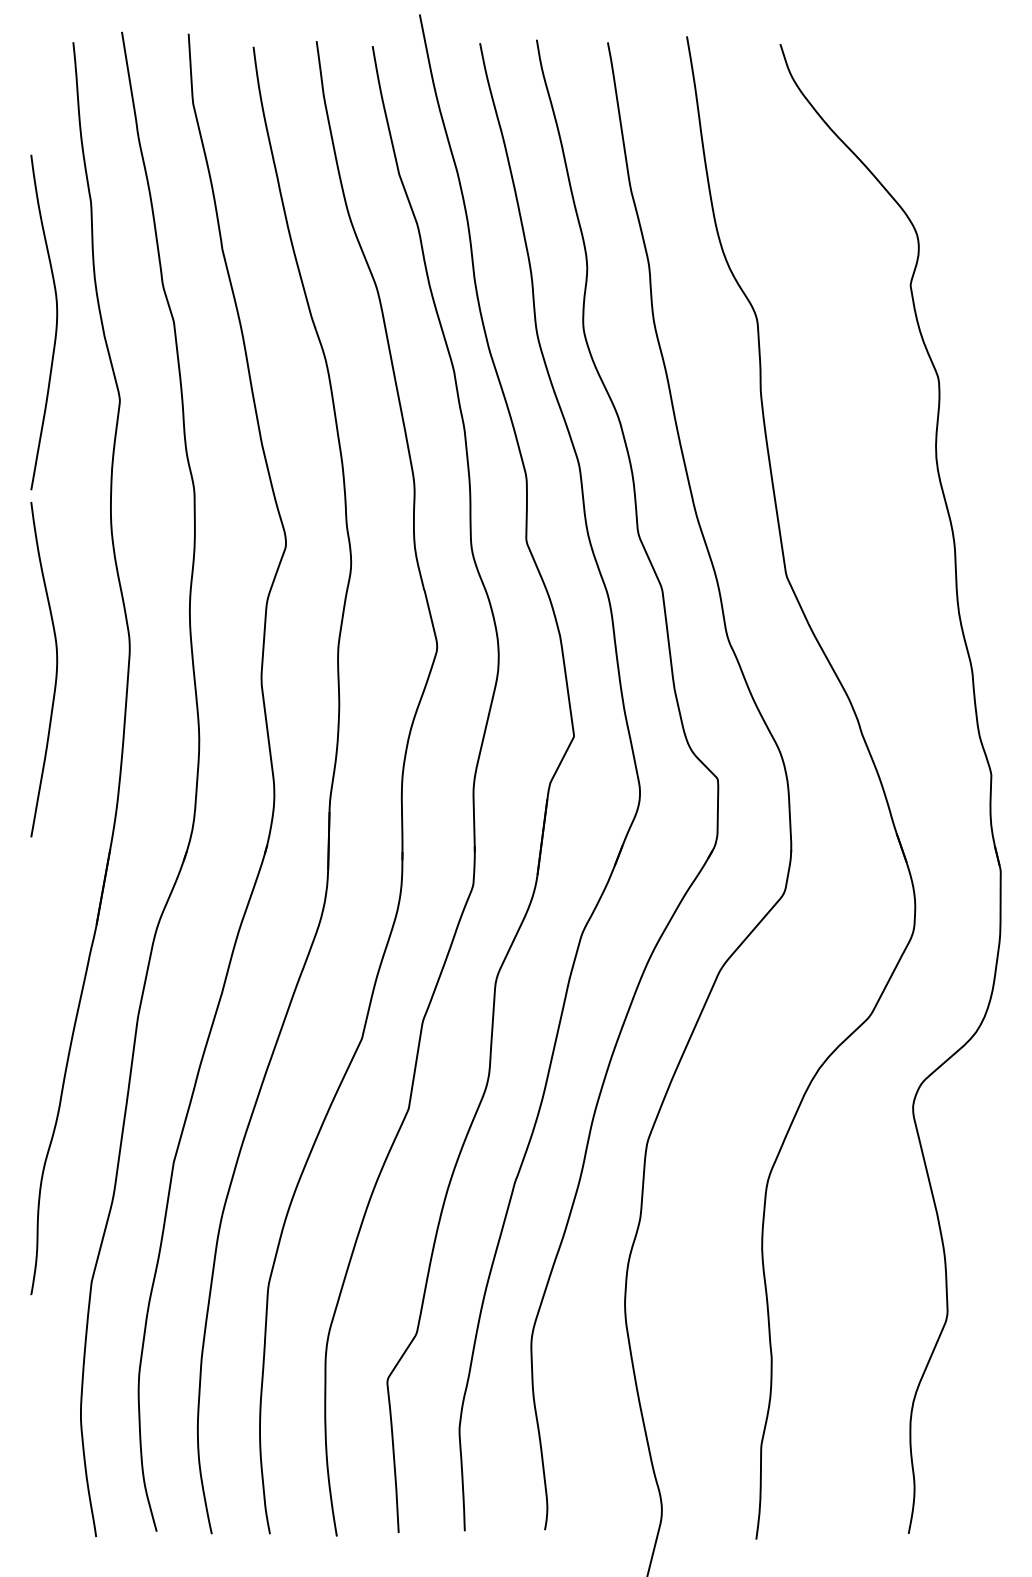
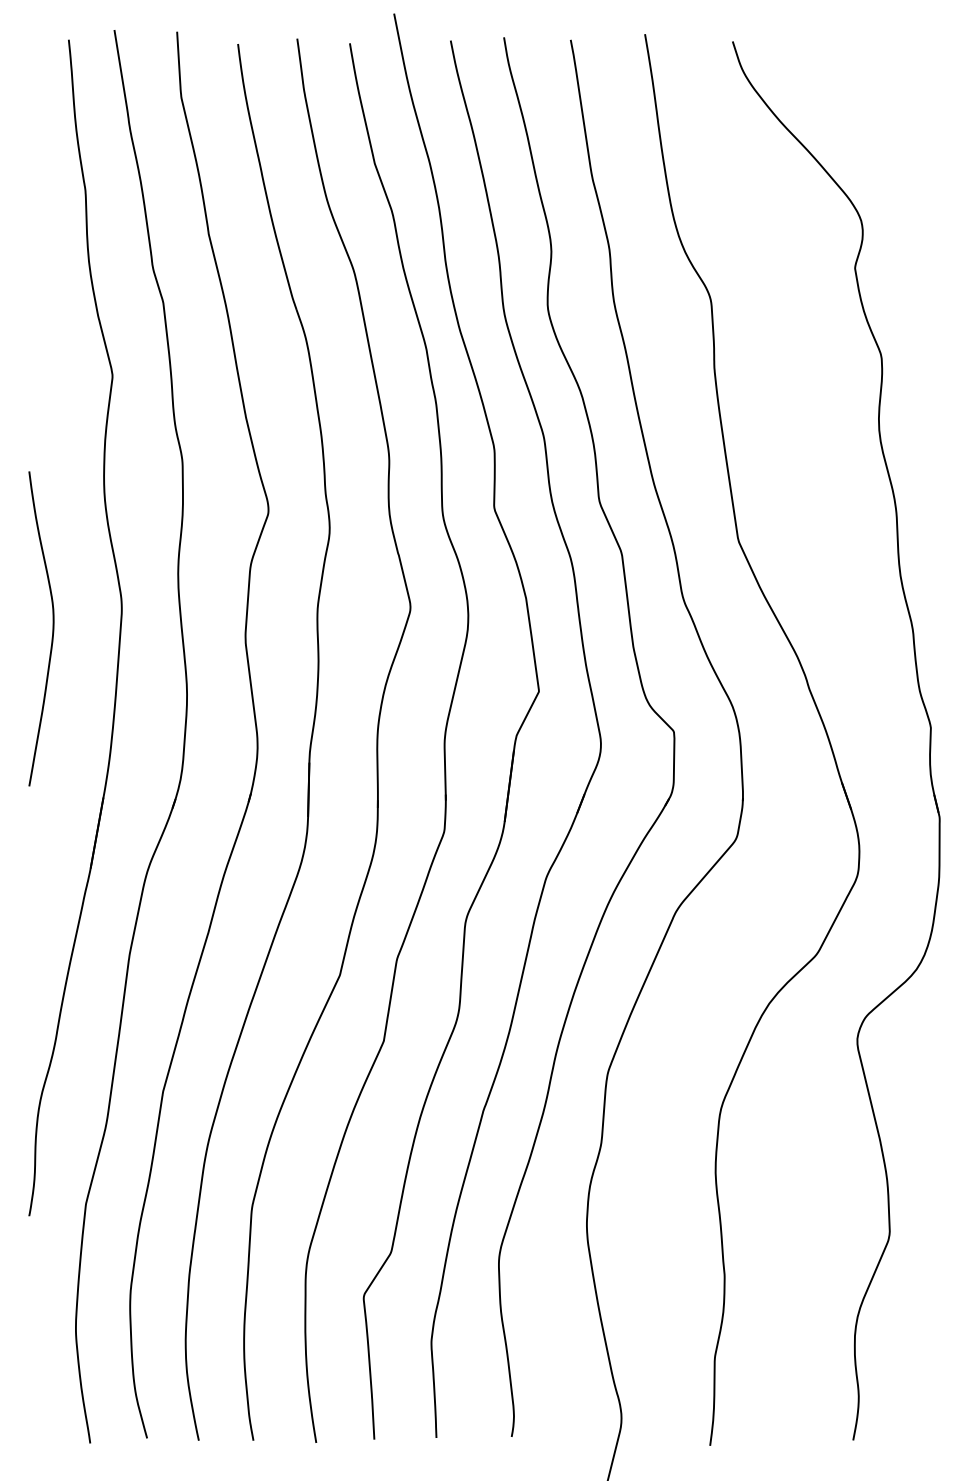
curve: (55, 322) -> (52, 302), removed

